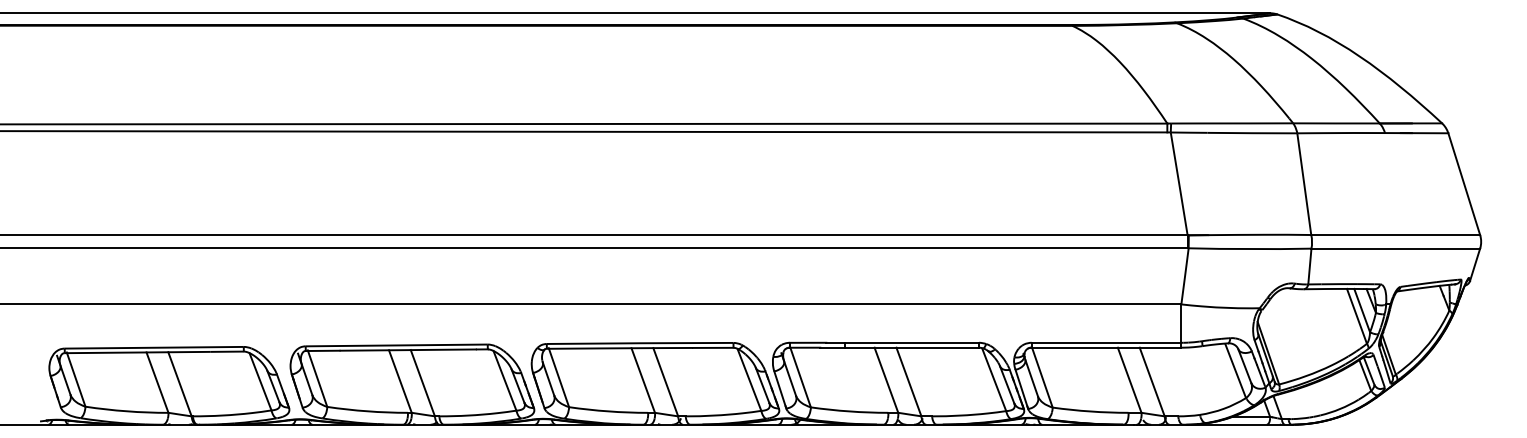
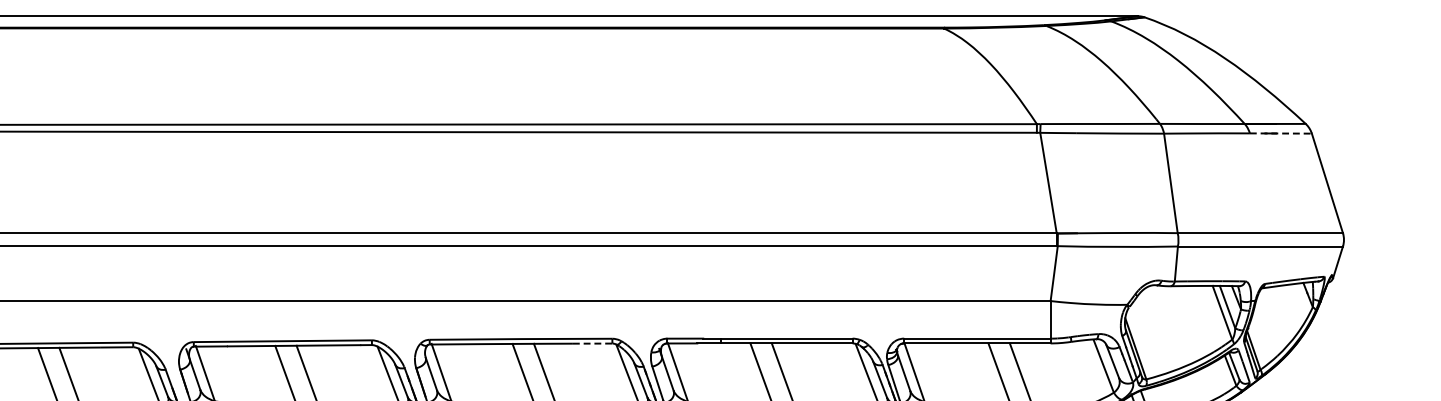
line: (1416, 133) -> (1280, 133), solid -> dashed
line: (713, 347) -> (592, 343), solid -> dashed

